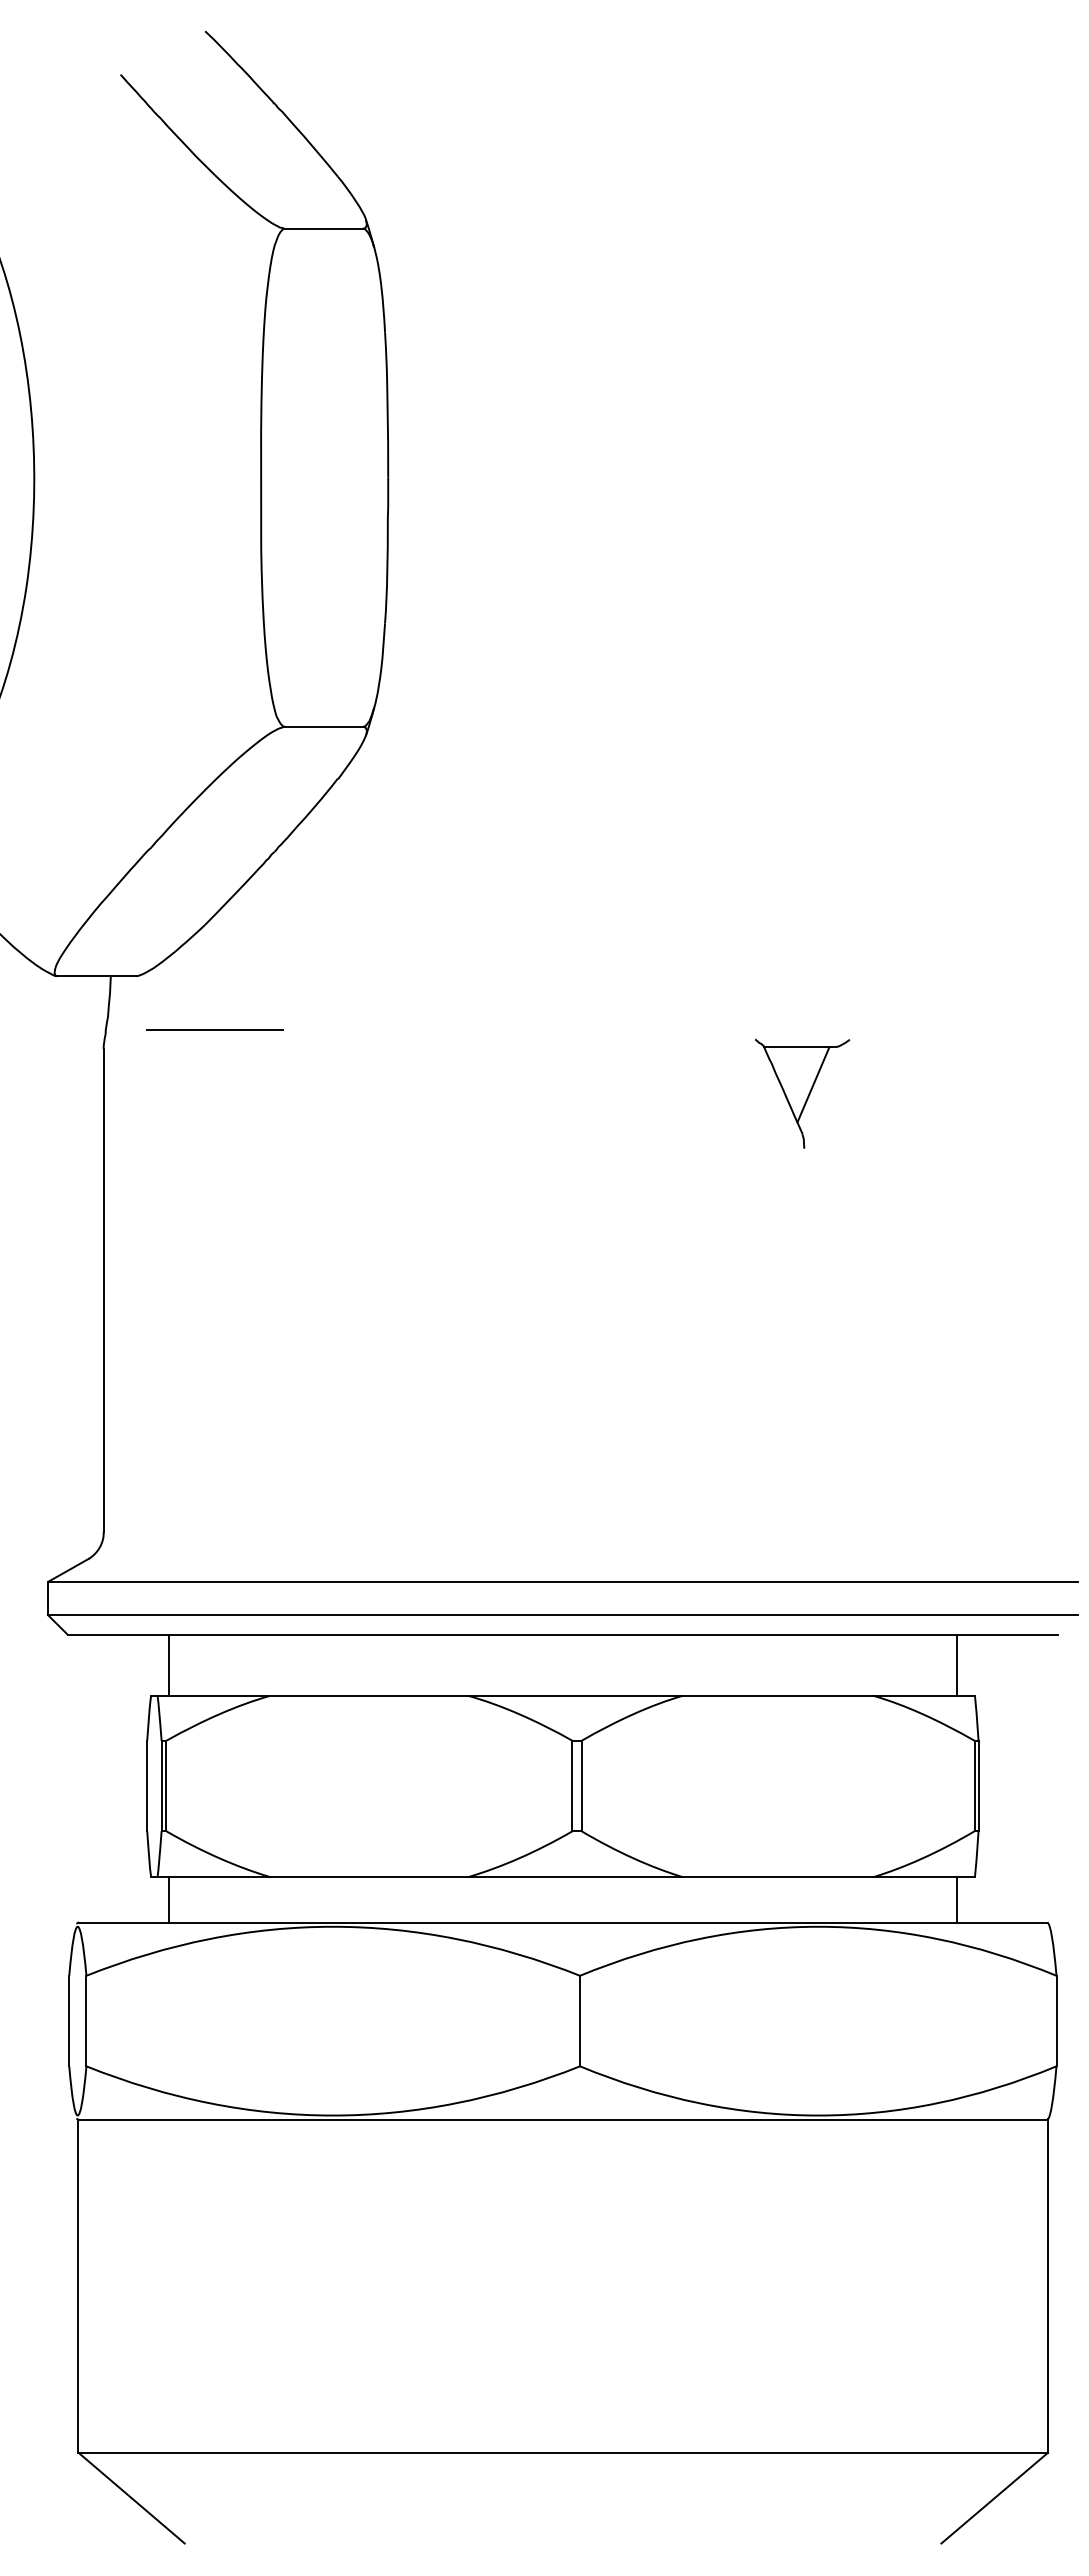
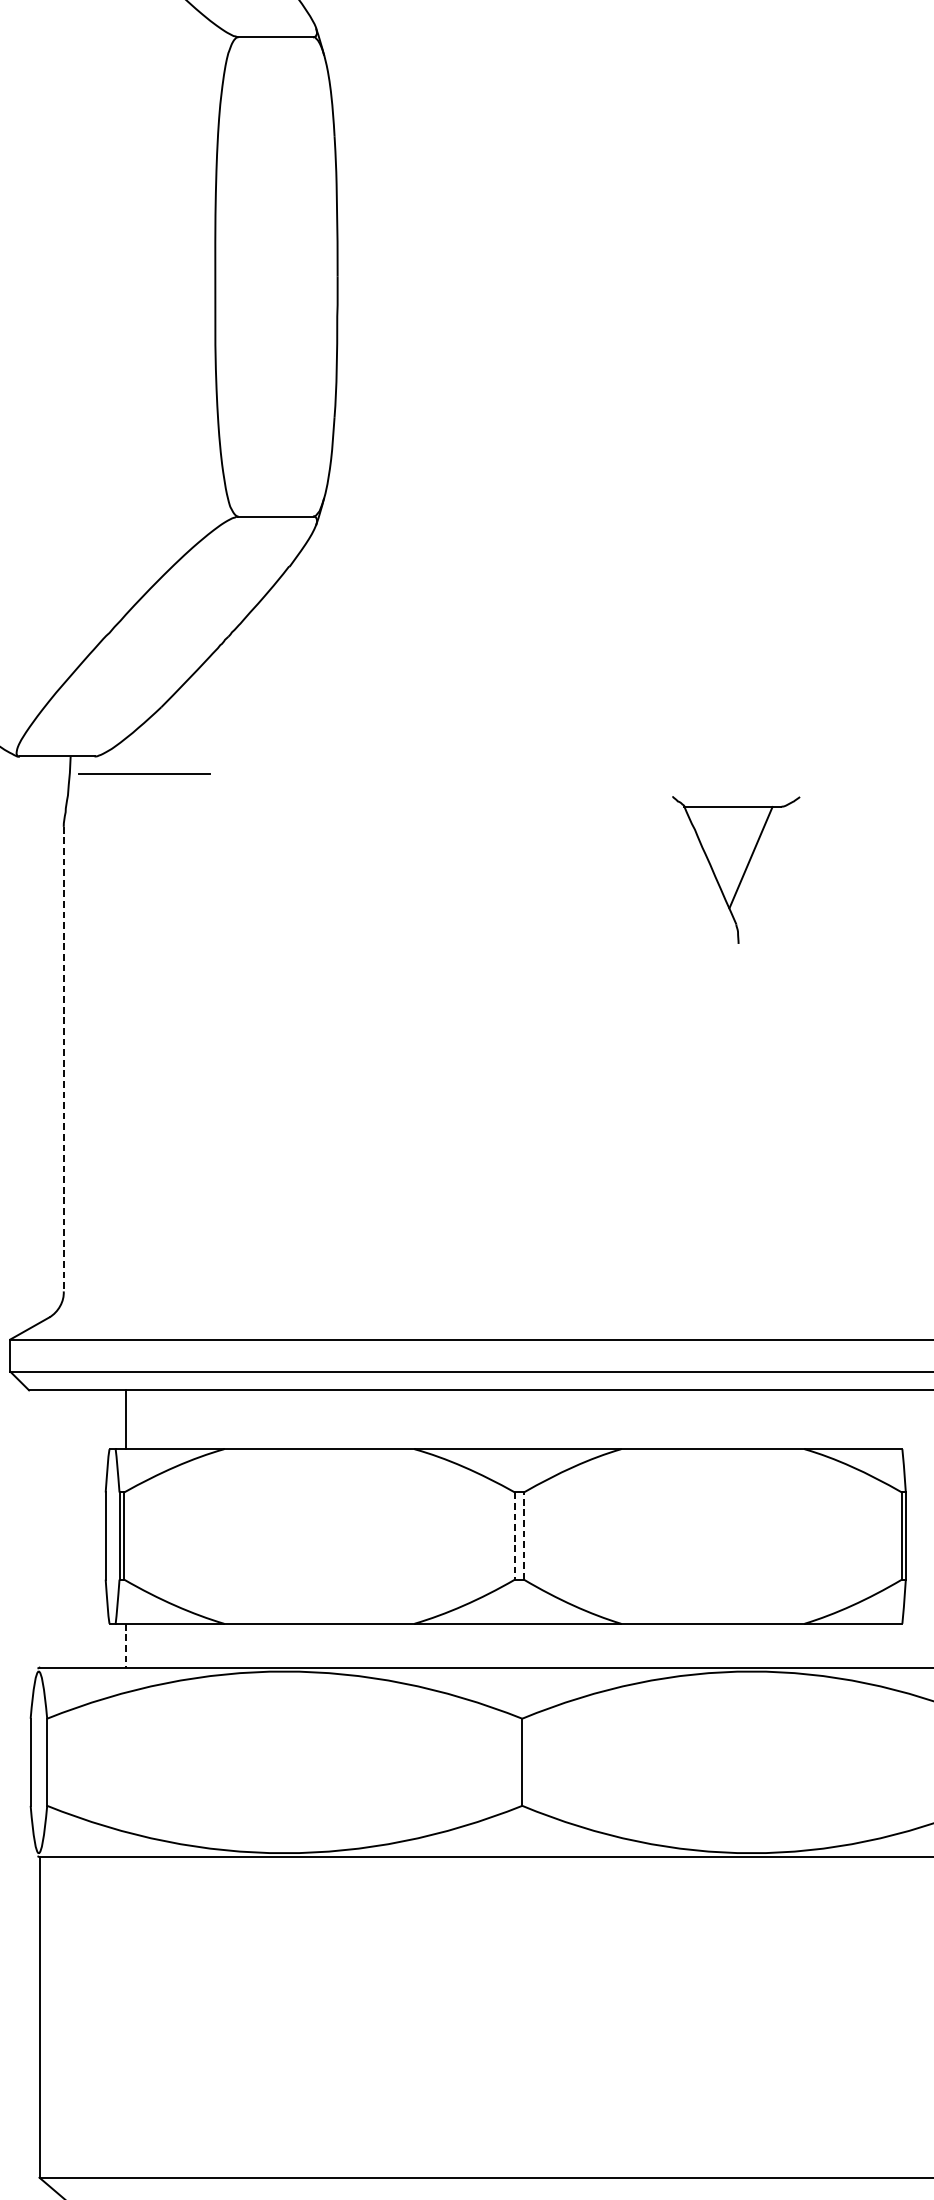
line: (214, 1029) -> (143, 773), moved
part: (802, 1093) -> (736, 869), size x1.4
line: (103, 1291) -> (63, 1060), solid -> dashed
line: (956, 1664) -> (884, 1419), removed
line: (581, 1785) -> (523, 1535), solid -> dashed
line: (572, 1786) -> (515, 1536), solid -> dashed
line: (168, 1899) -> (126, 1645), solid -> dashed
line: (956, 1899) -> (884, 1645), removed

